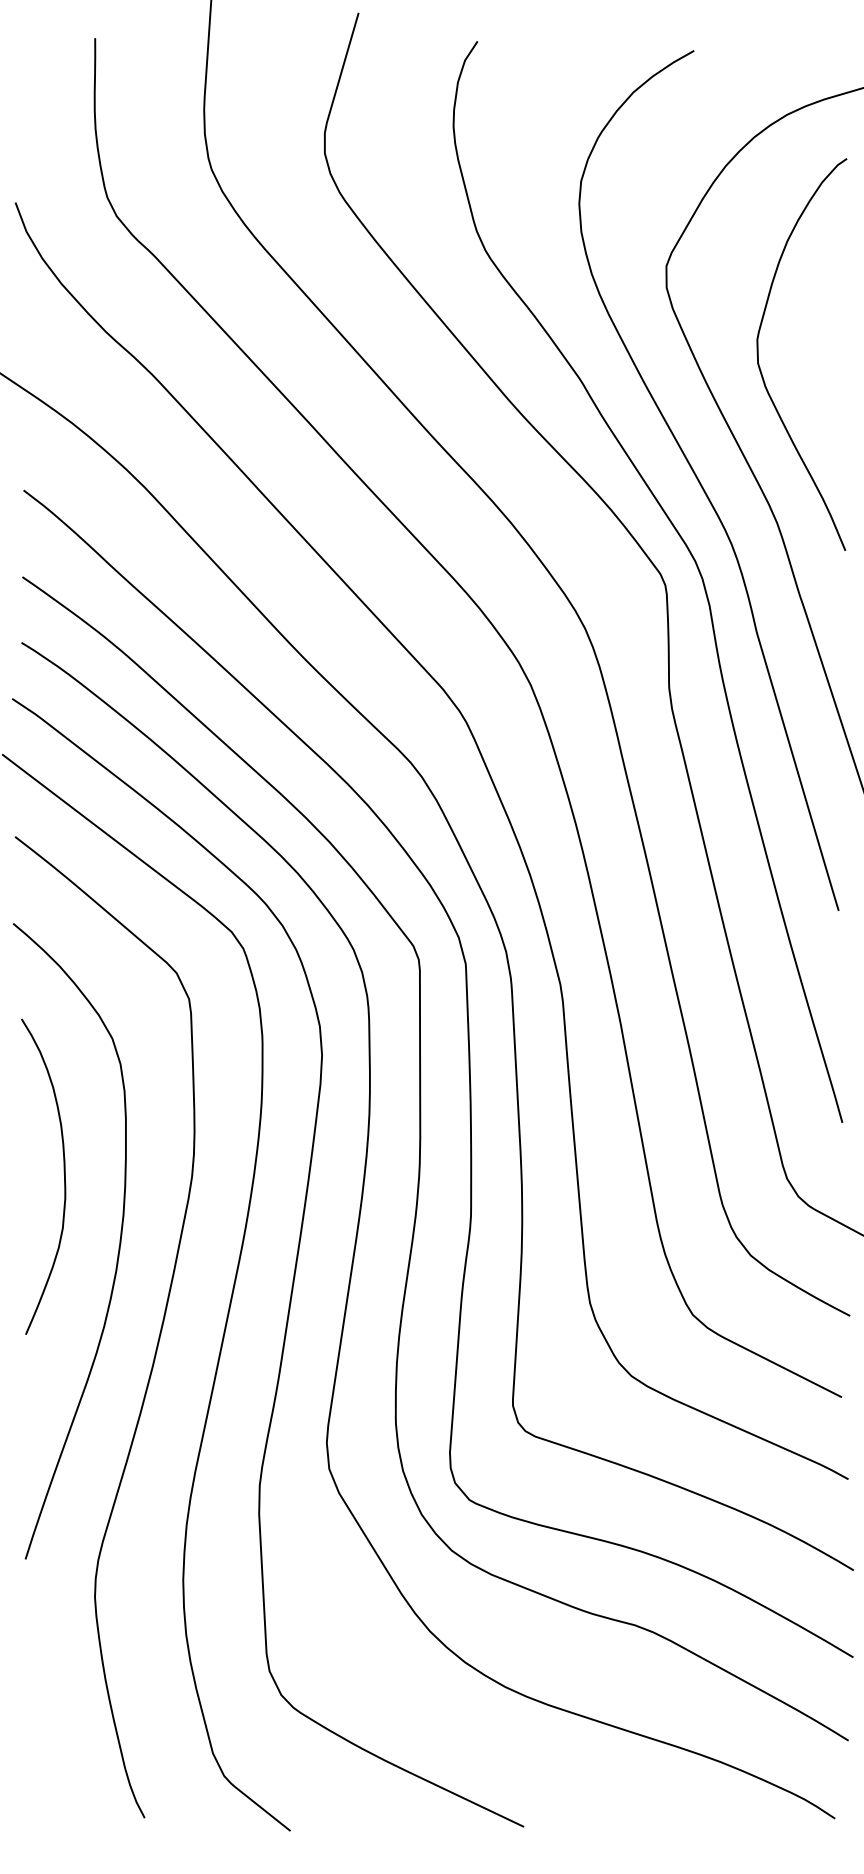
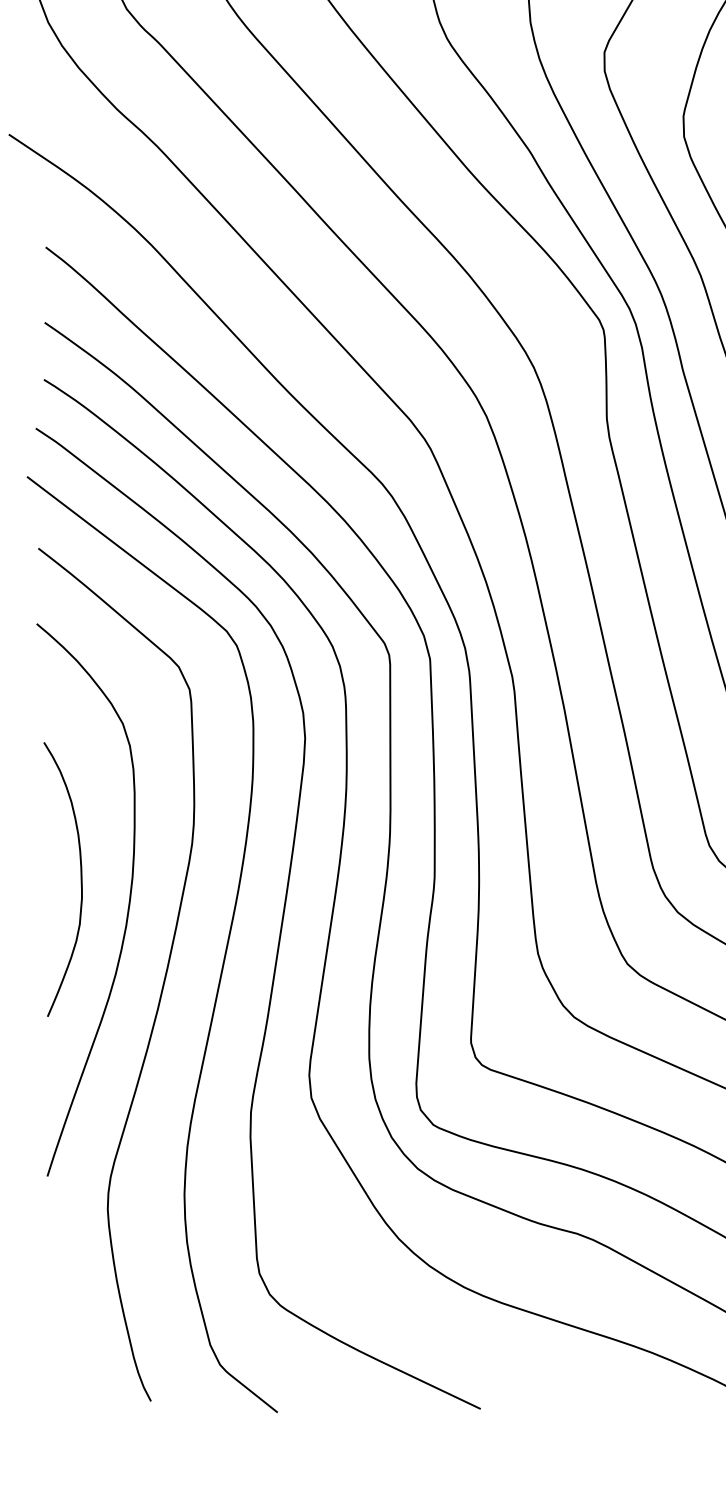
curve: (63, 1172) -> (80, 875), moved

